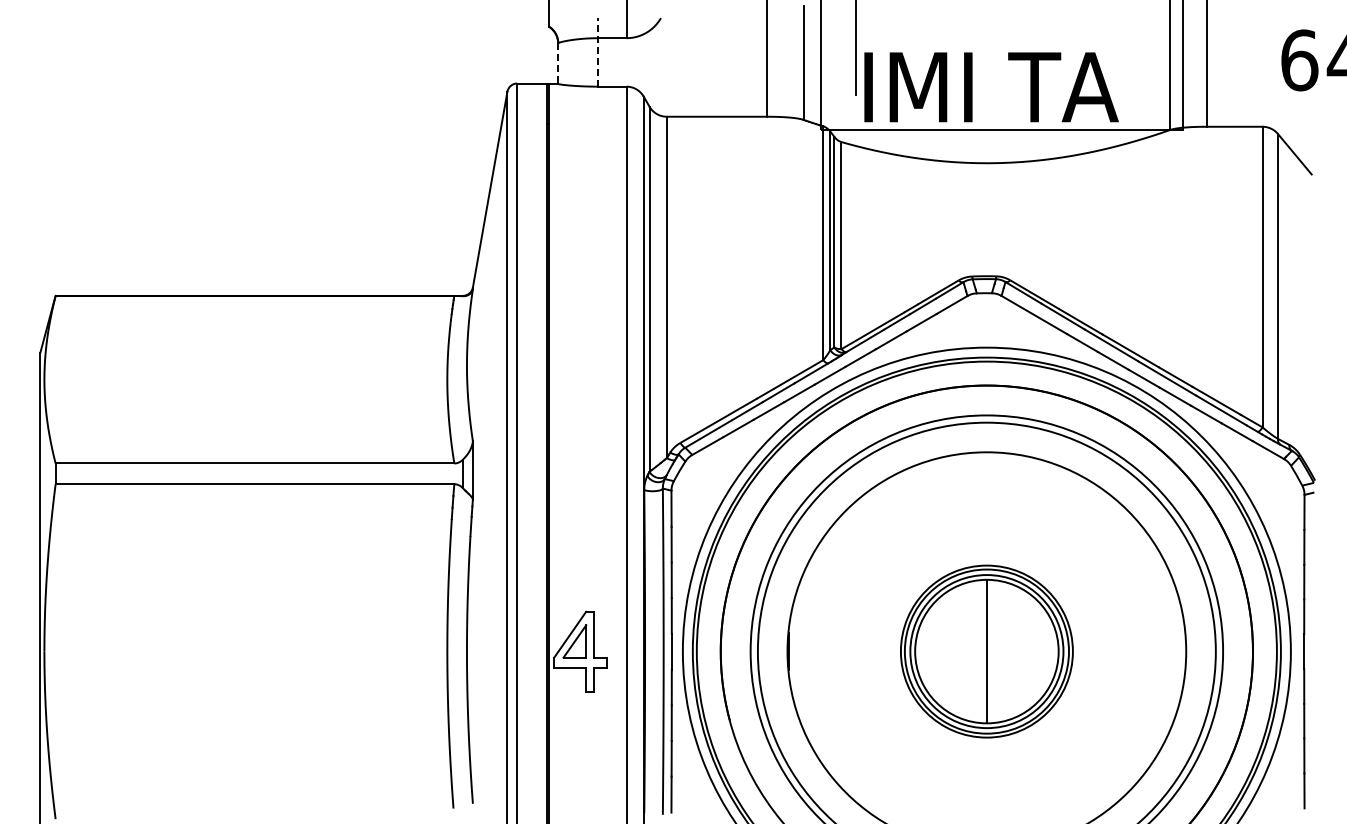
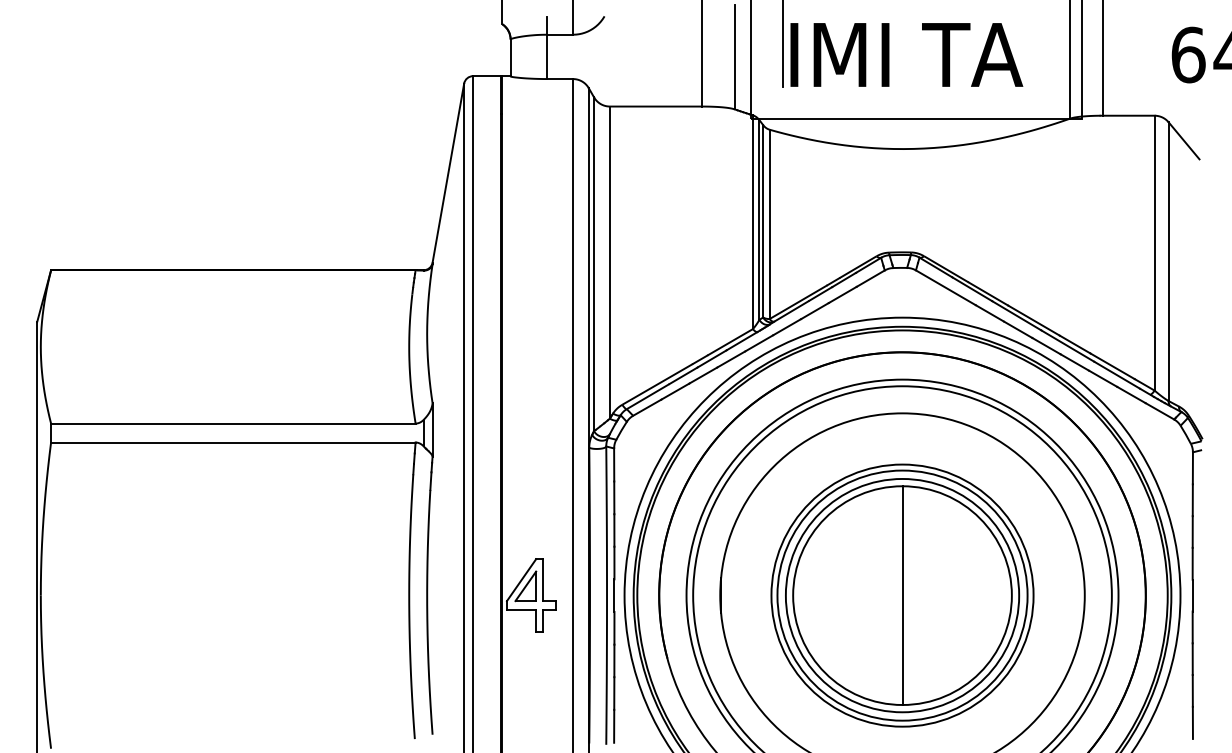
line: (598, 52) -> (547, 47), dashed -> solid
line: (558, 64) -> (510, 58), dashed -> solid
text: (991, 87) -> (906, 55), moved
part: (986, 651) -> (902, 595), size x1.67

